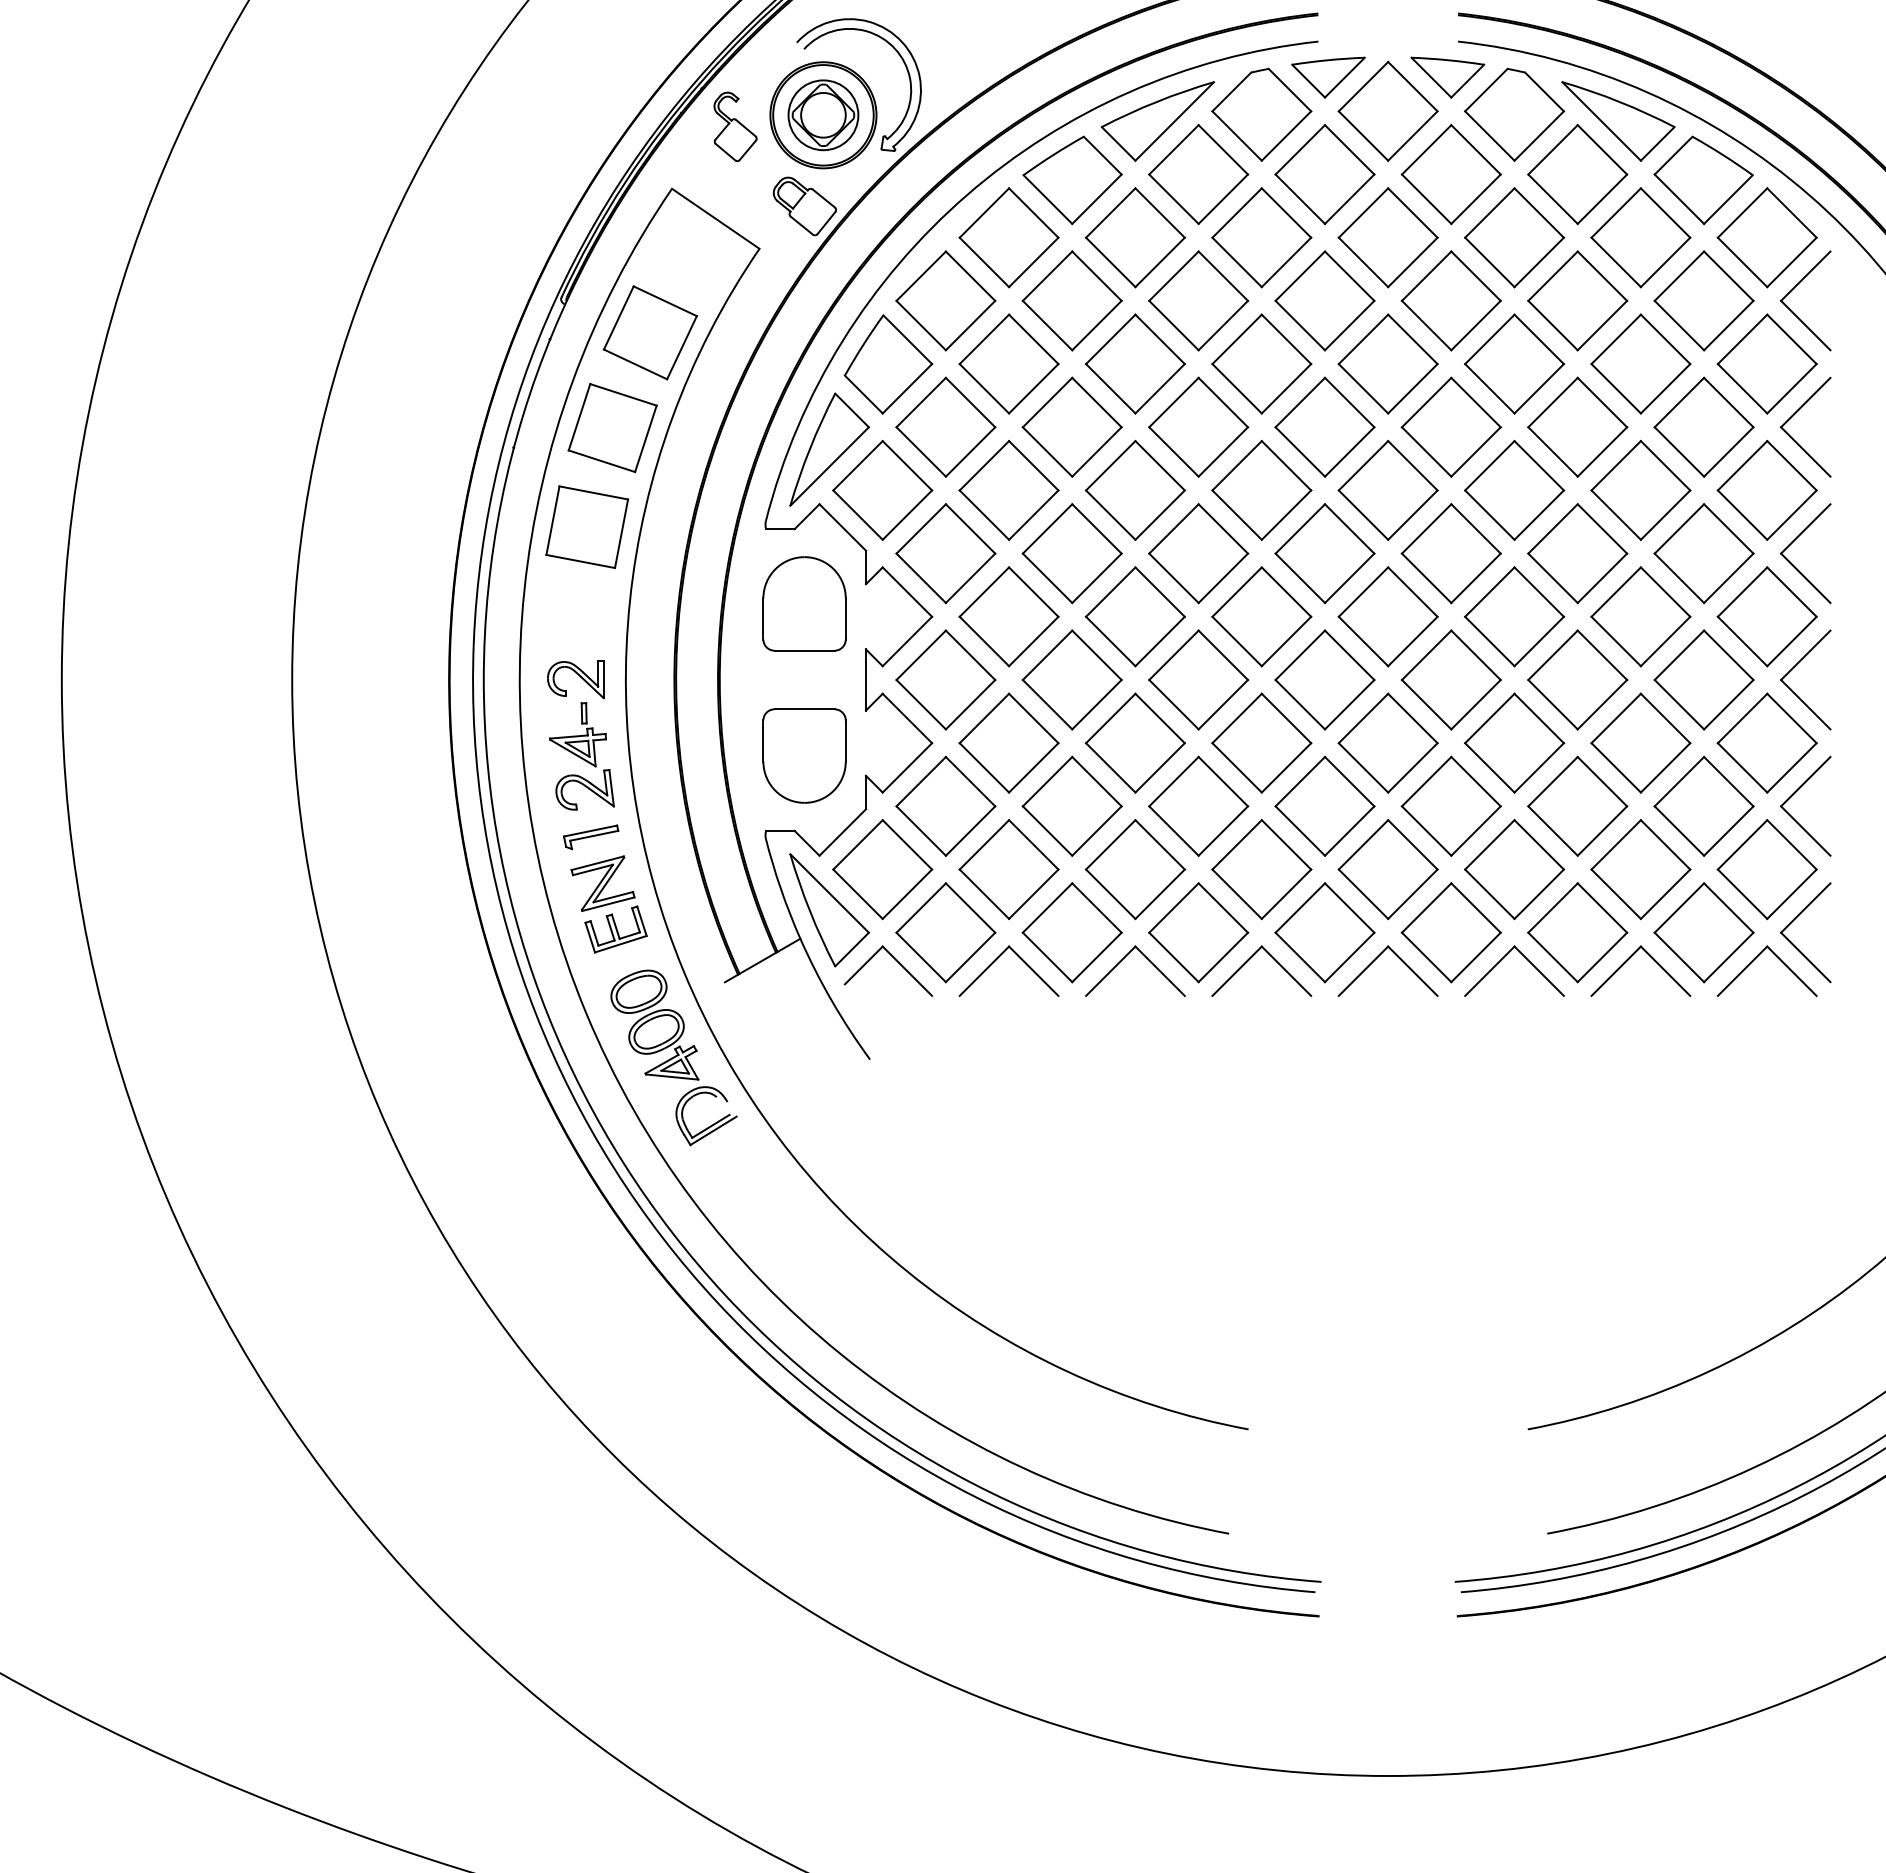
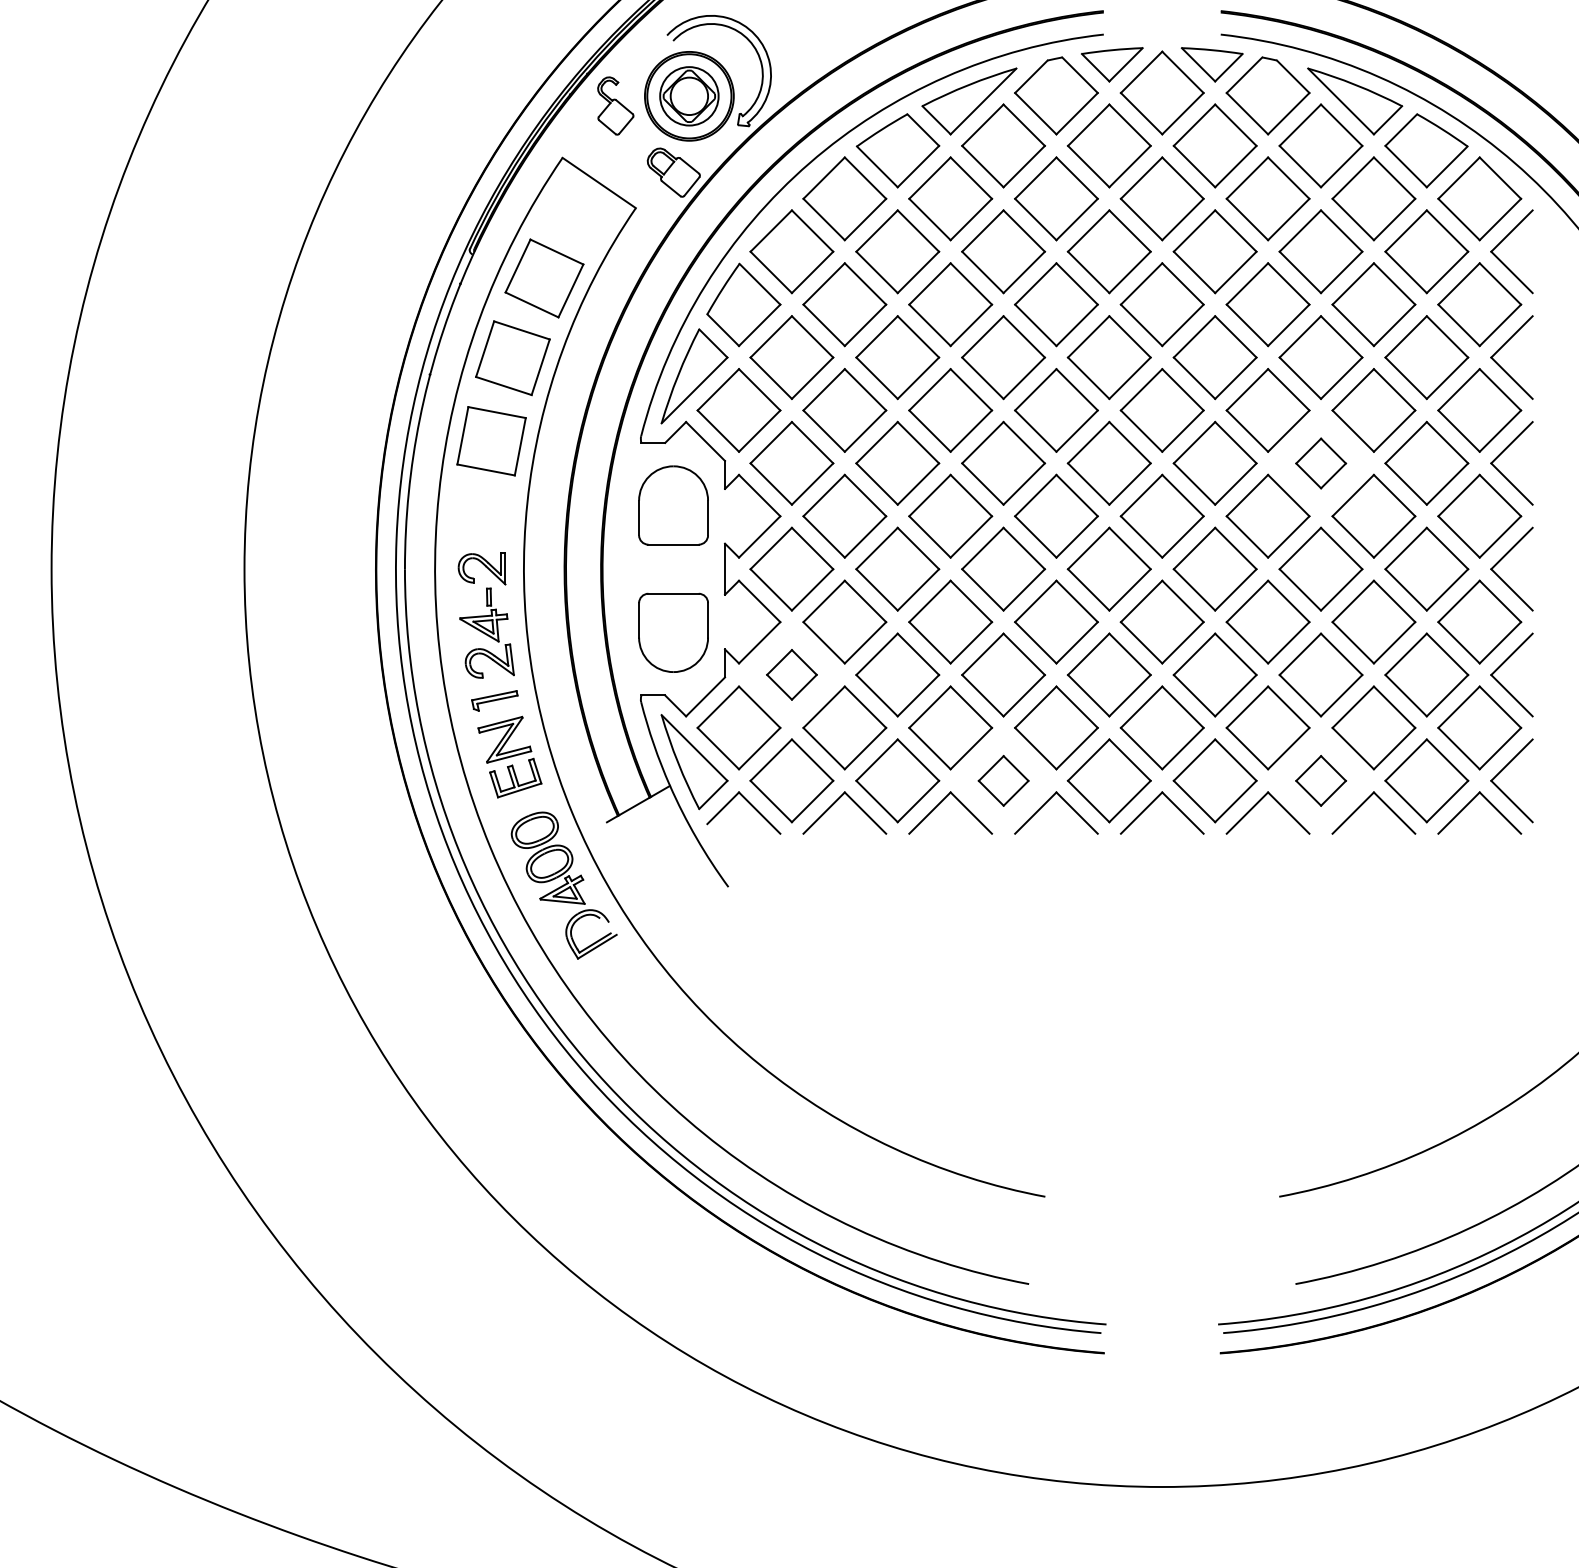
part: (1577, 553) -> (1320, 463), size x0.6
part: (945, 805) -> (791, 674), size x0.6
part: (1198, 932) -> (1003, 780), size x0.6
part: (1577, 932) -> (1320, 780), size x0.6

